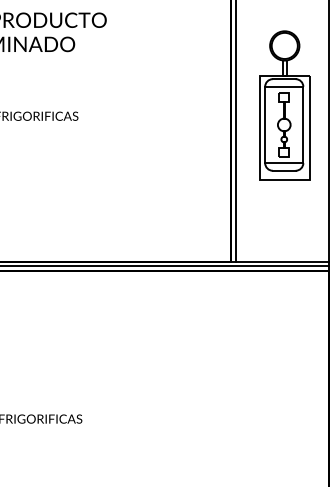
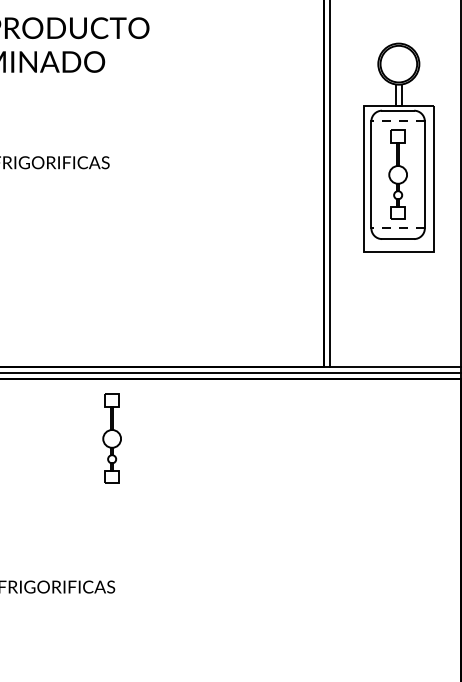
line: (284, 86) -> (398, 121), solid -> dashed
line: (284, 163) -> (398, 228), solid -> dashed
part: (79, 313) -> (111, 438), added

